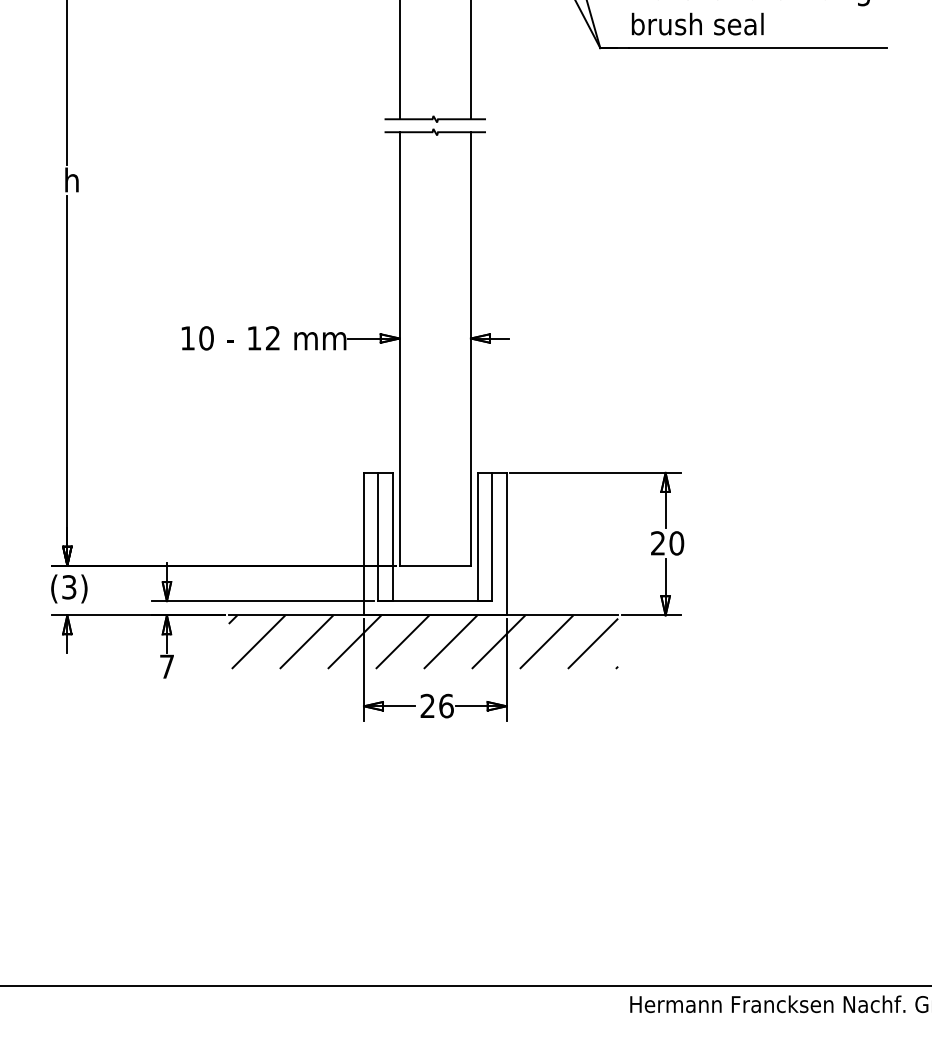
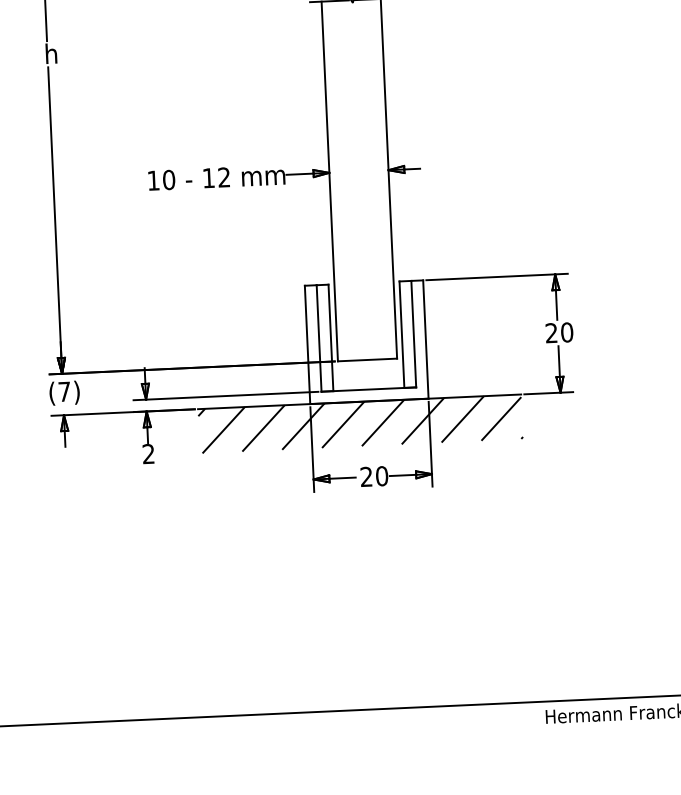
text: (69, 587) -> (64, 391), (3) -> (7)
text: (166, 666) -> (148, 453), 7 -> 2
text: (446, 705) -> (382, 475), 26 -> 20

